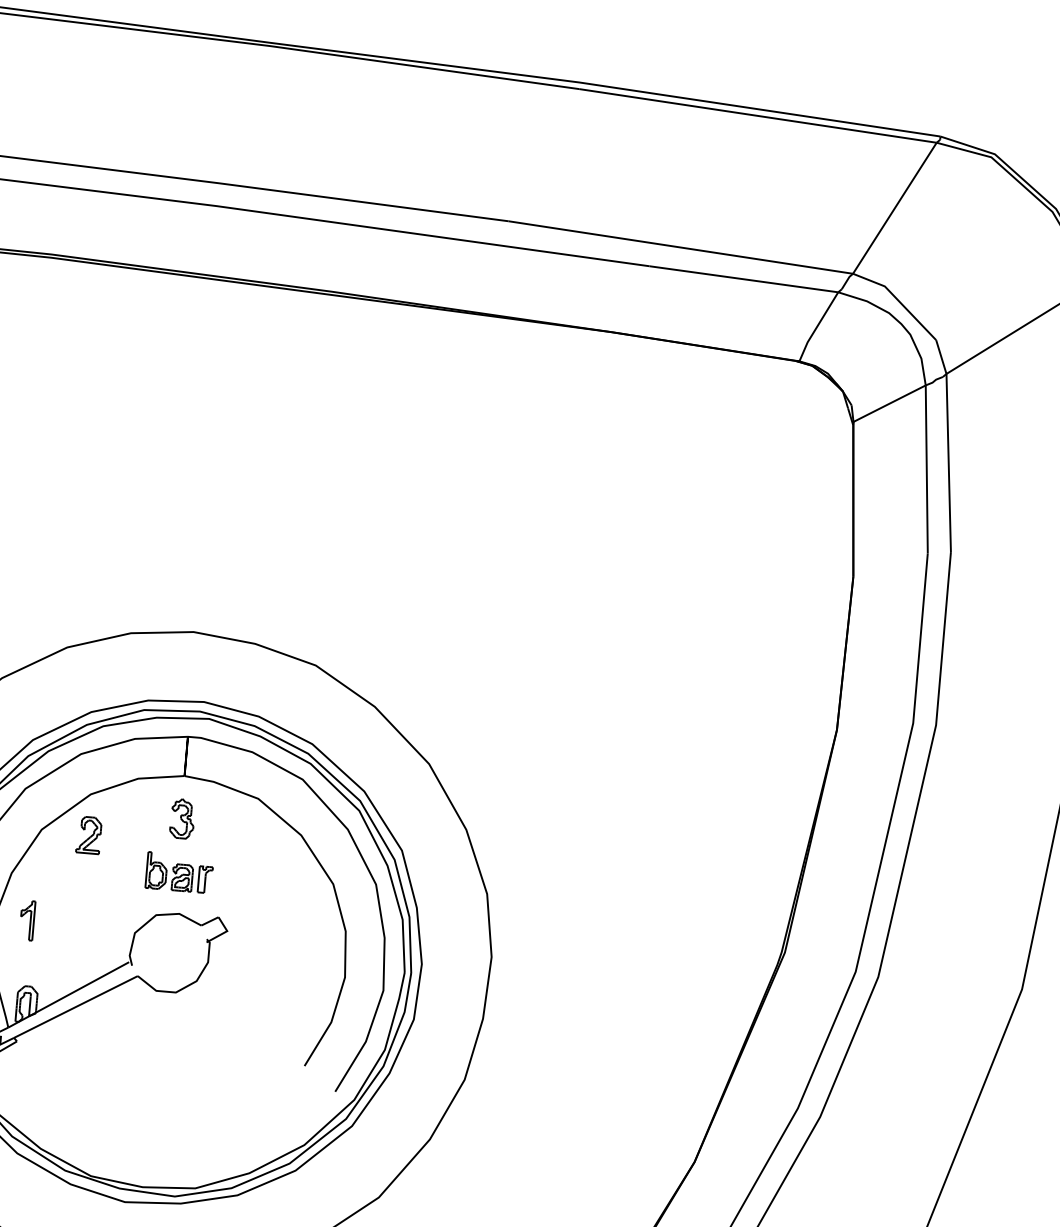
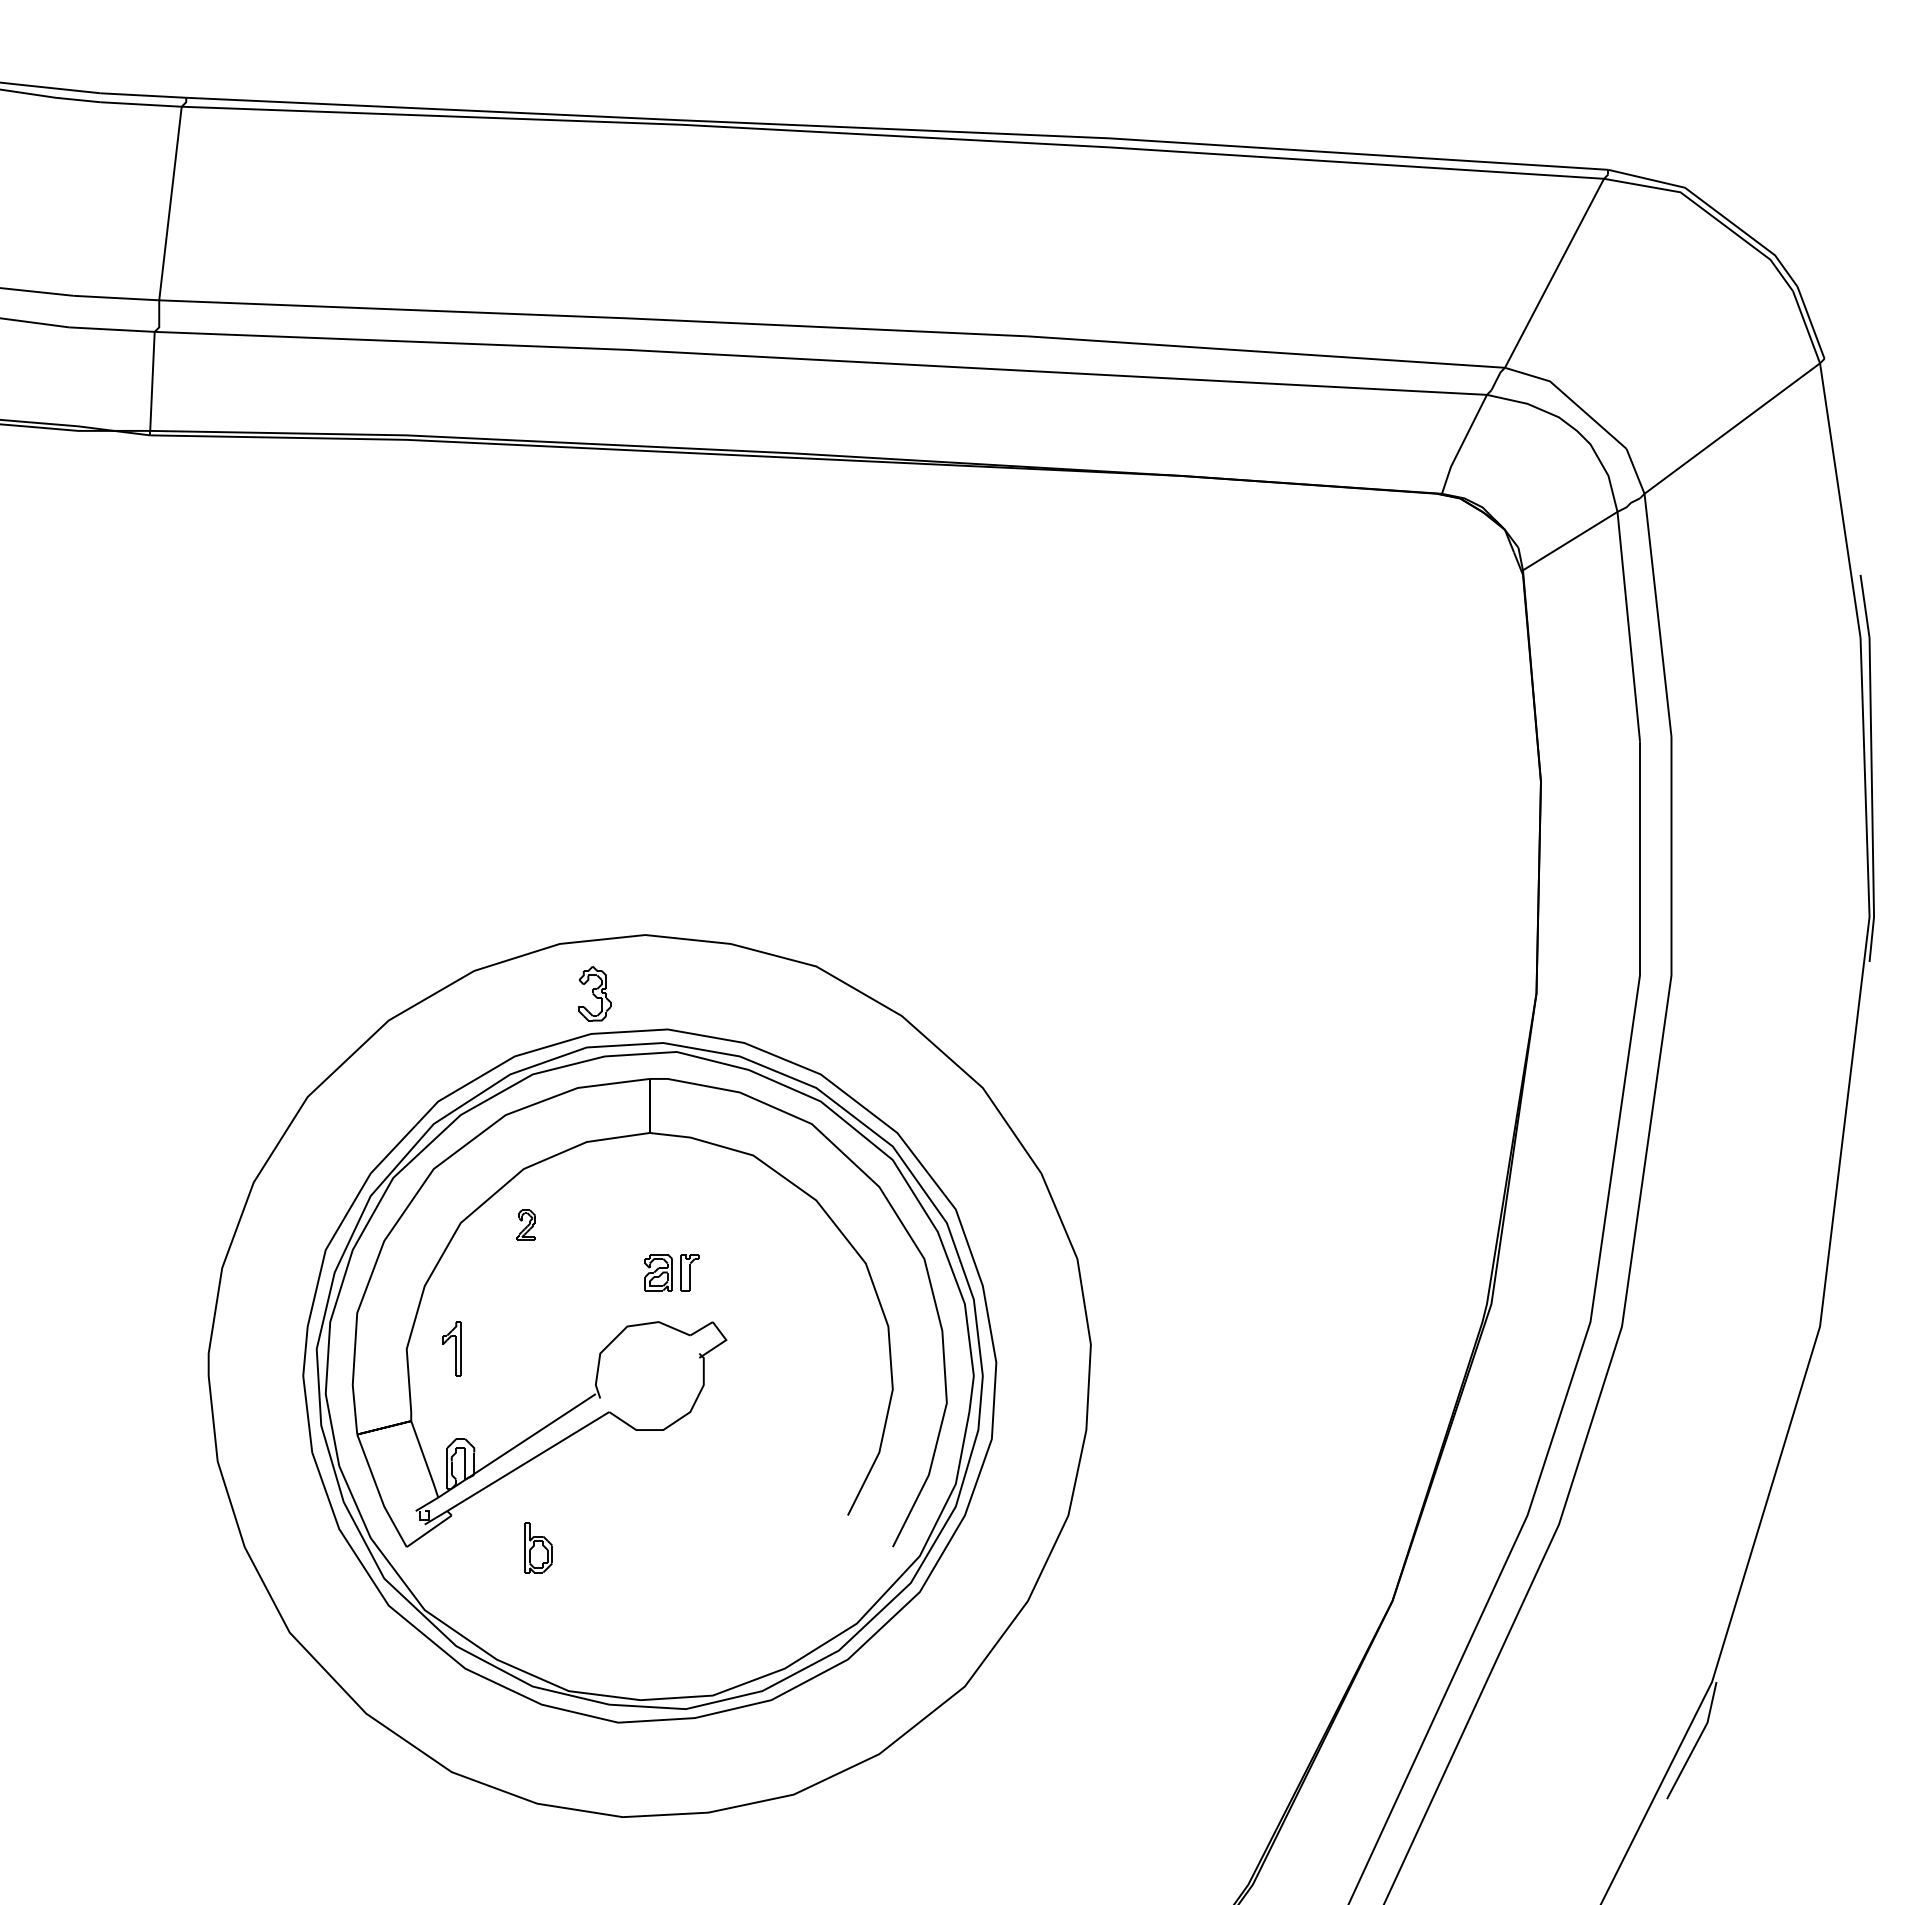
part: (182, 818) -> (594, 993), moved
part: (88, 834) -> (525, 1224), size x0.6
part: (156, 870) -> (538, 1547), moved

